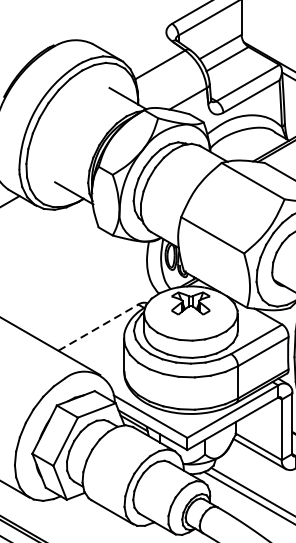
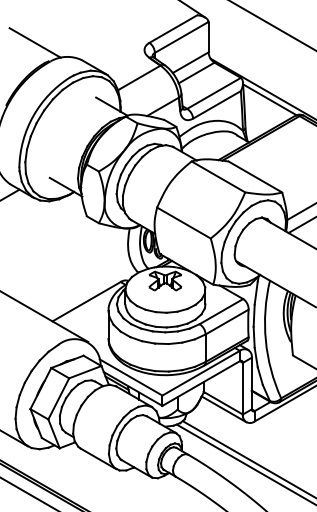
line: (37, 23) -> (34, 42), added
line: (99, 327) -> (87, 301), dashed -> solid

